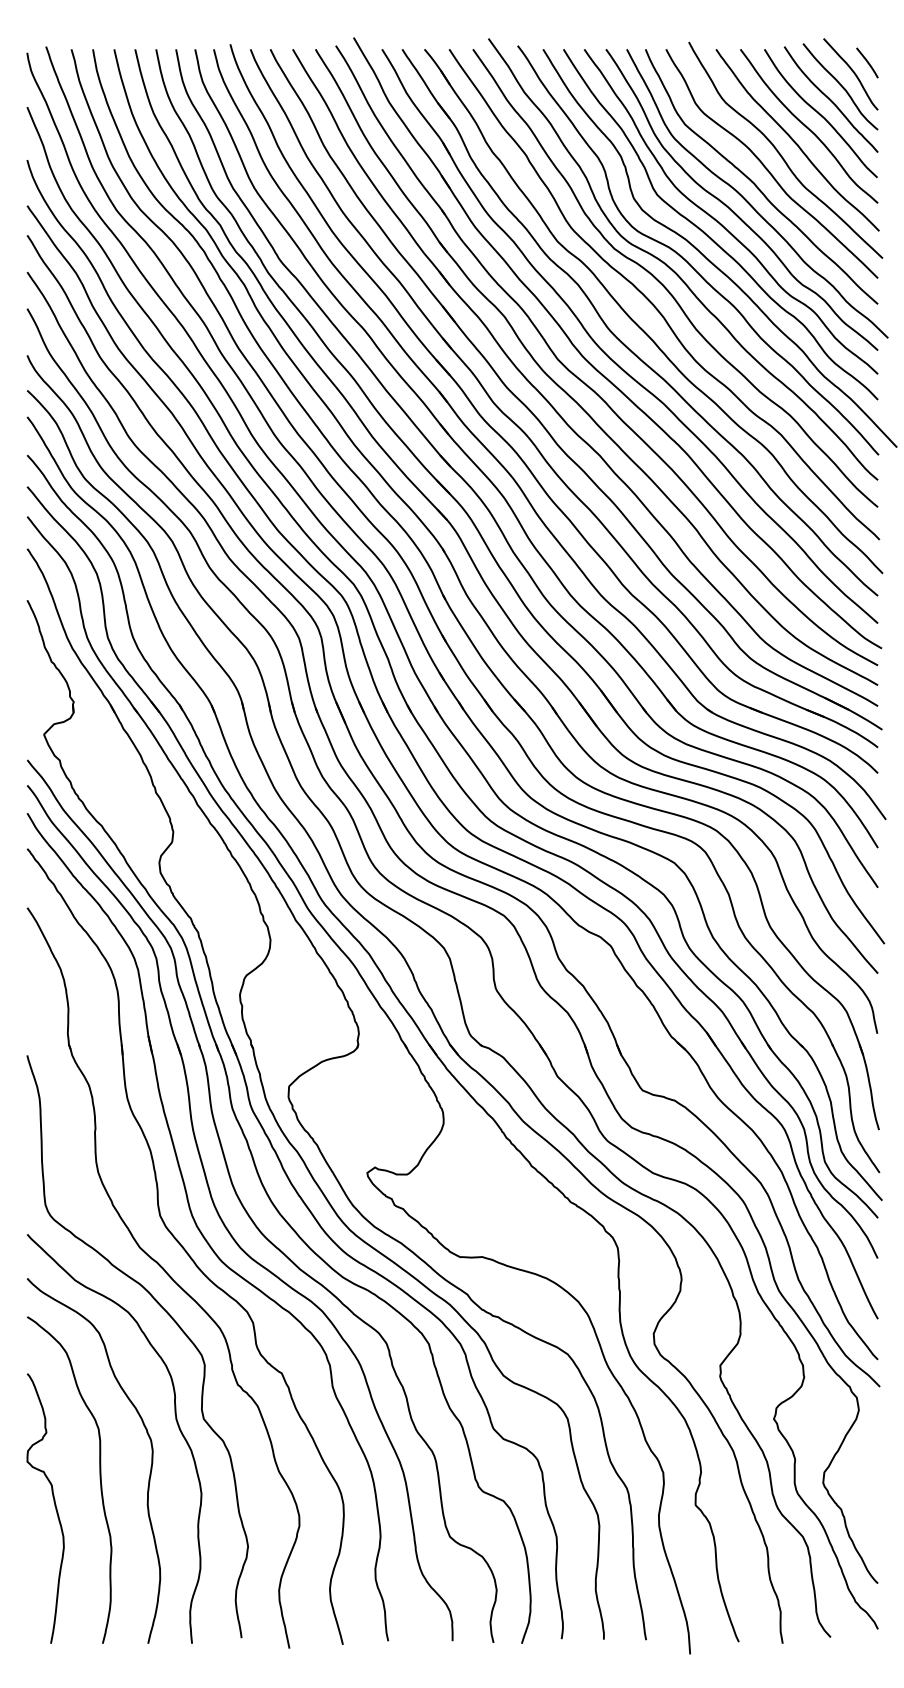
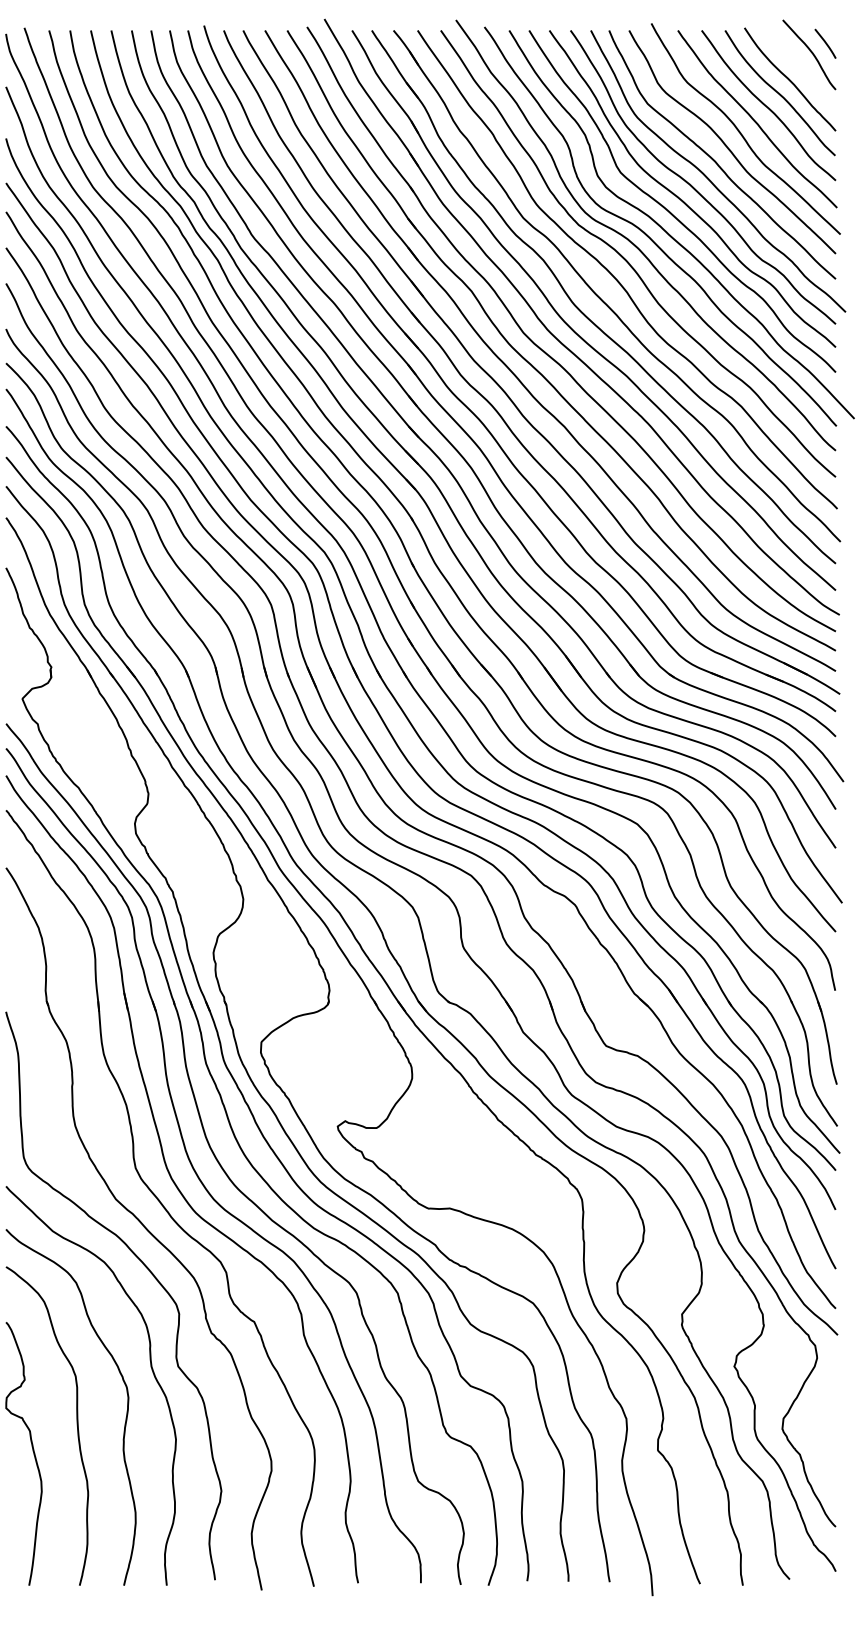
curve: (840, 86) -> (799, 66), removed

